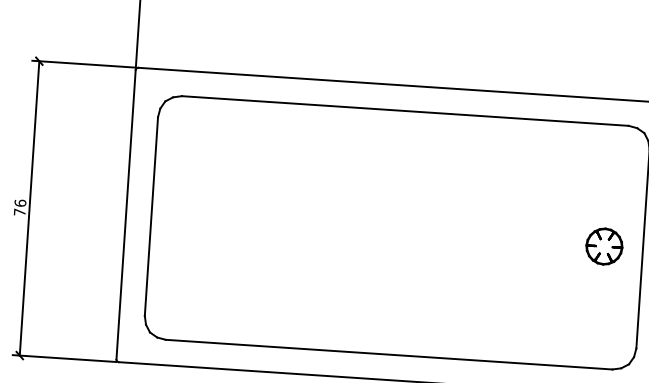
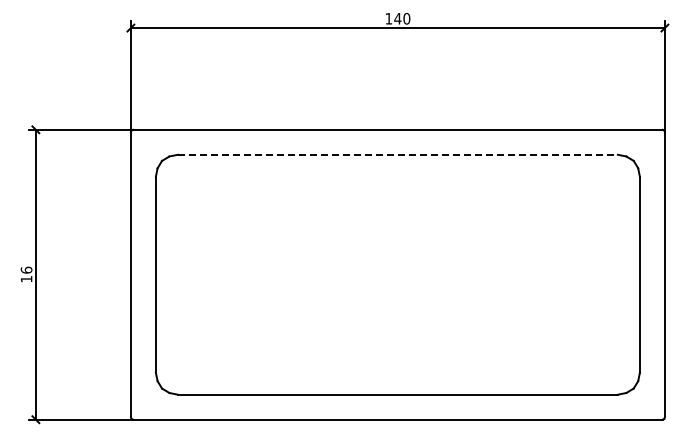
line: (404, 110) -> (397, 154), solid -> dashed
text: (19, 212) -> (26, 279), 76 -> 16
part: (603, 246) -> (601, 274), removed

